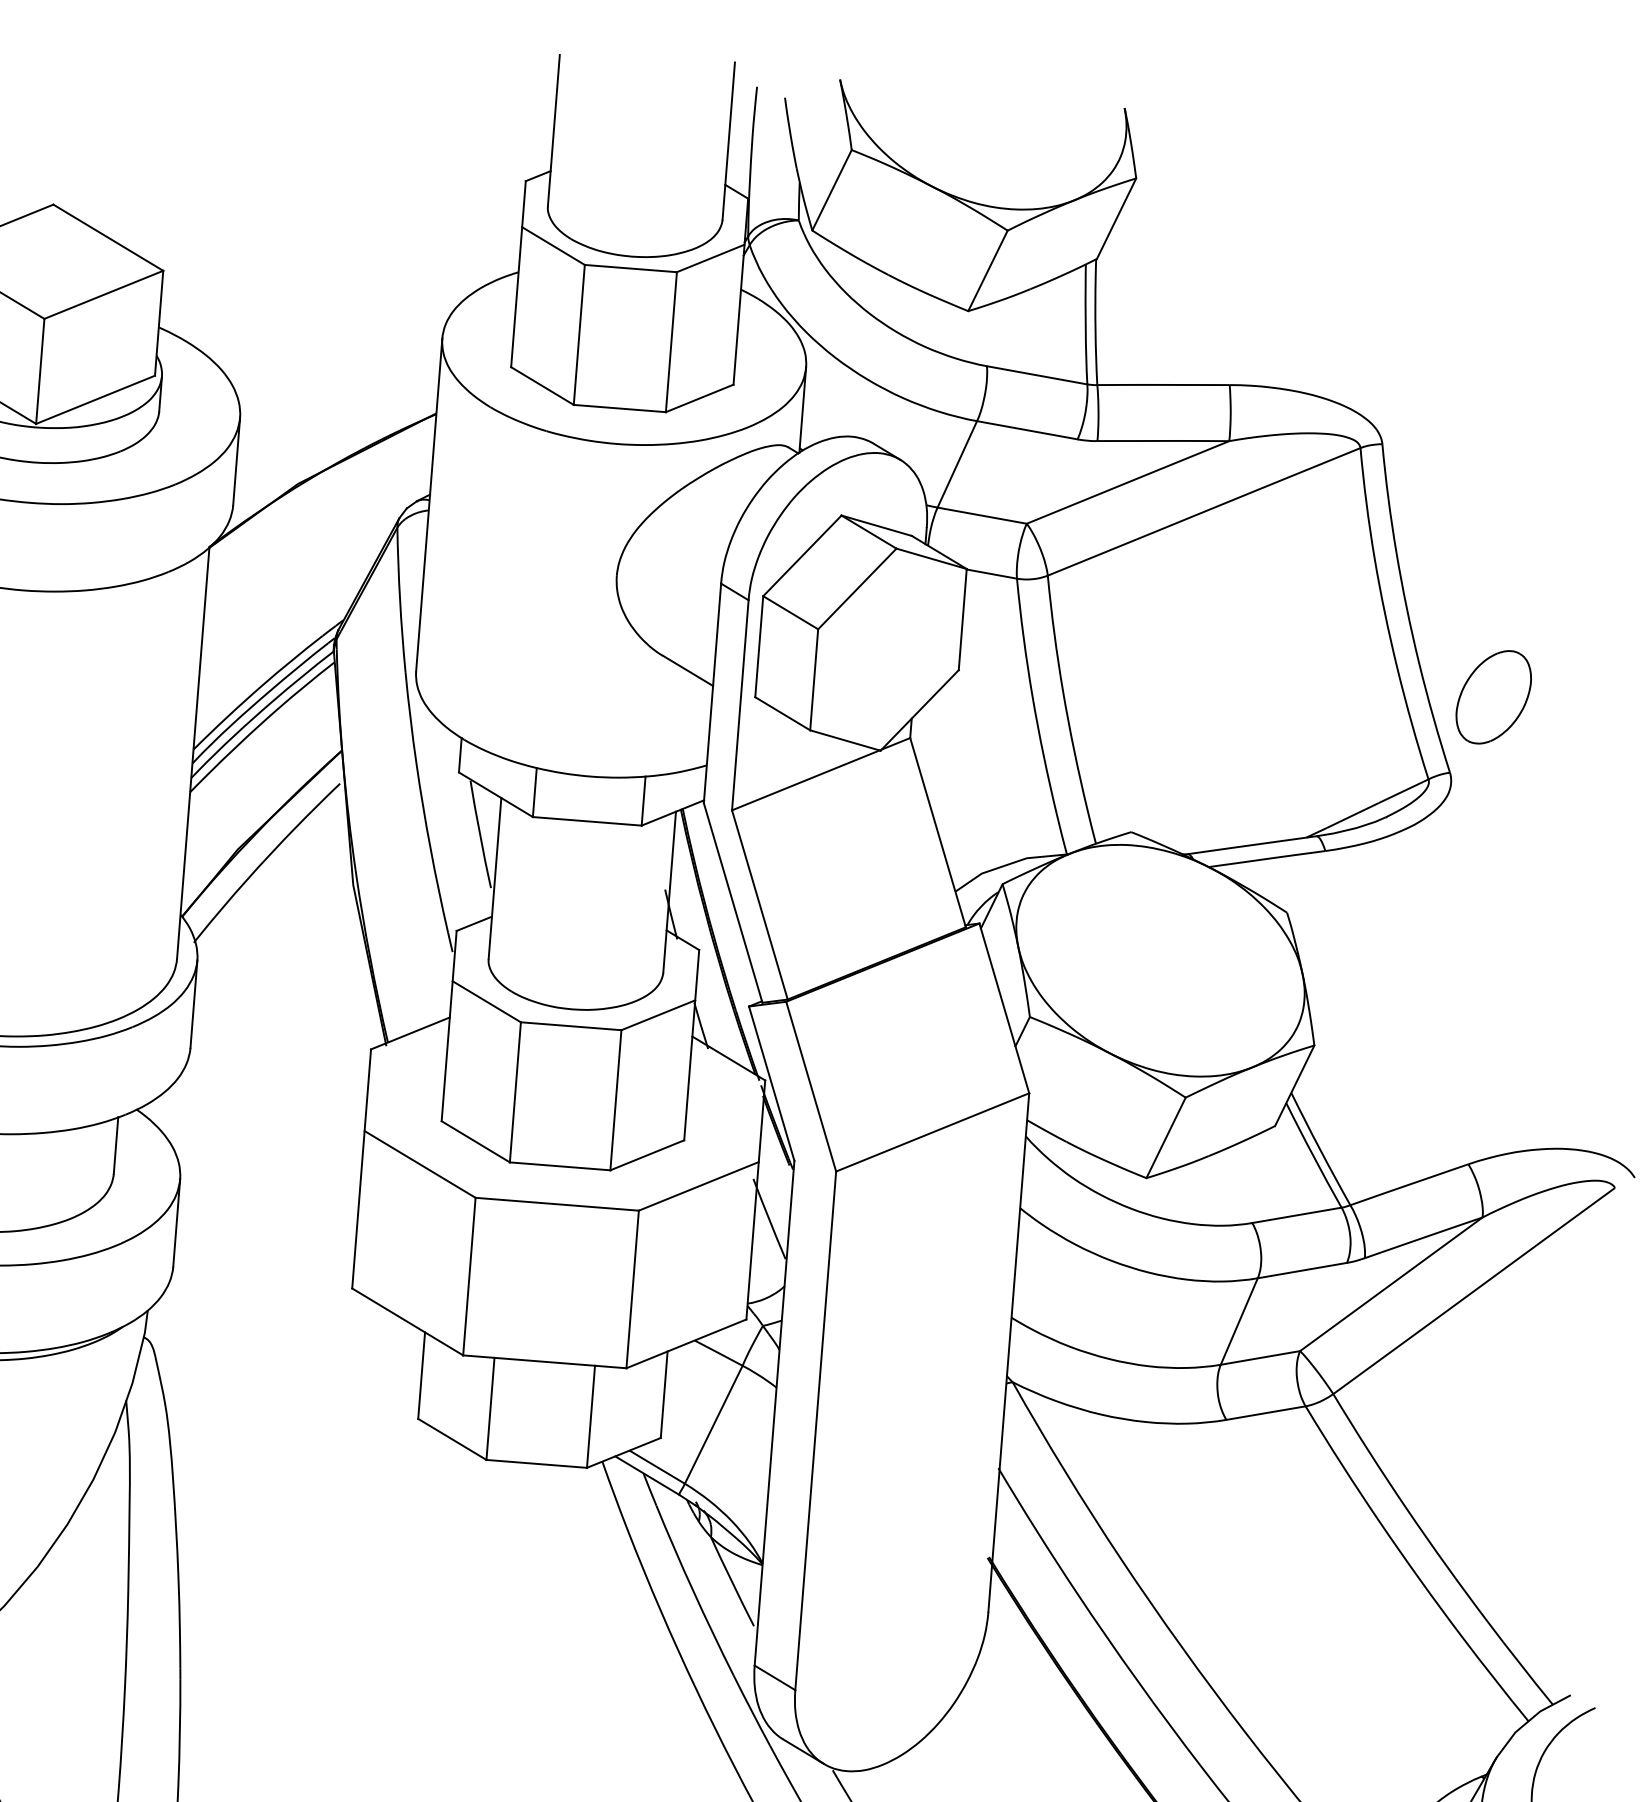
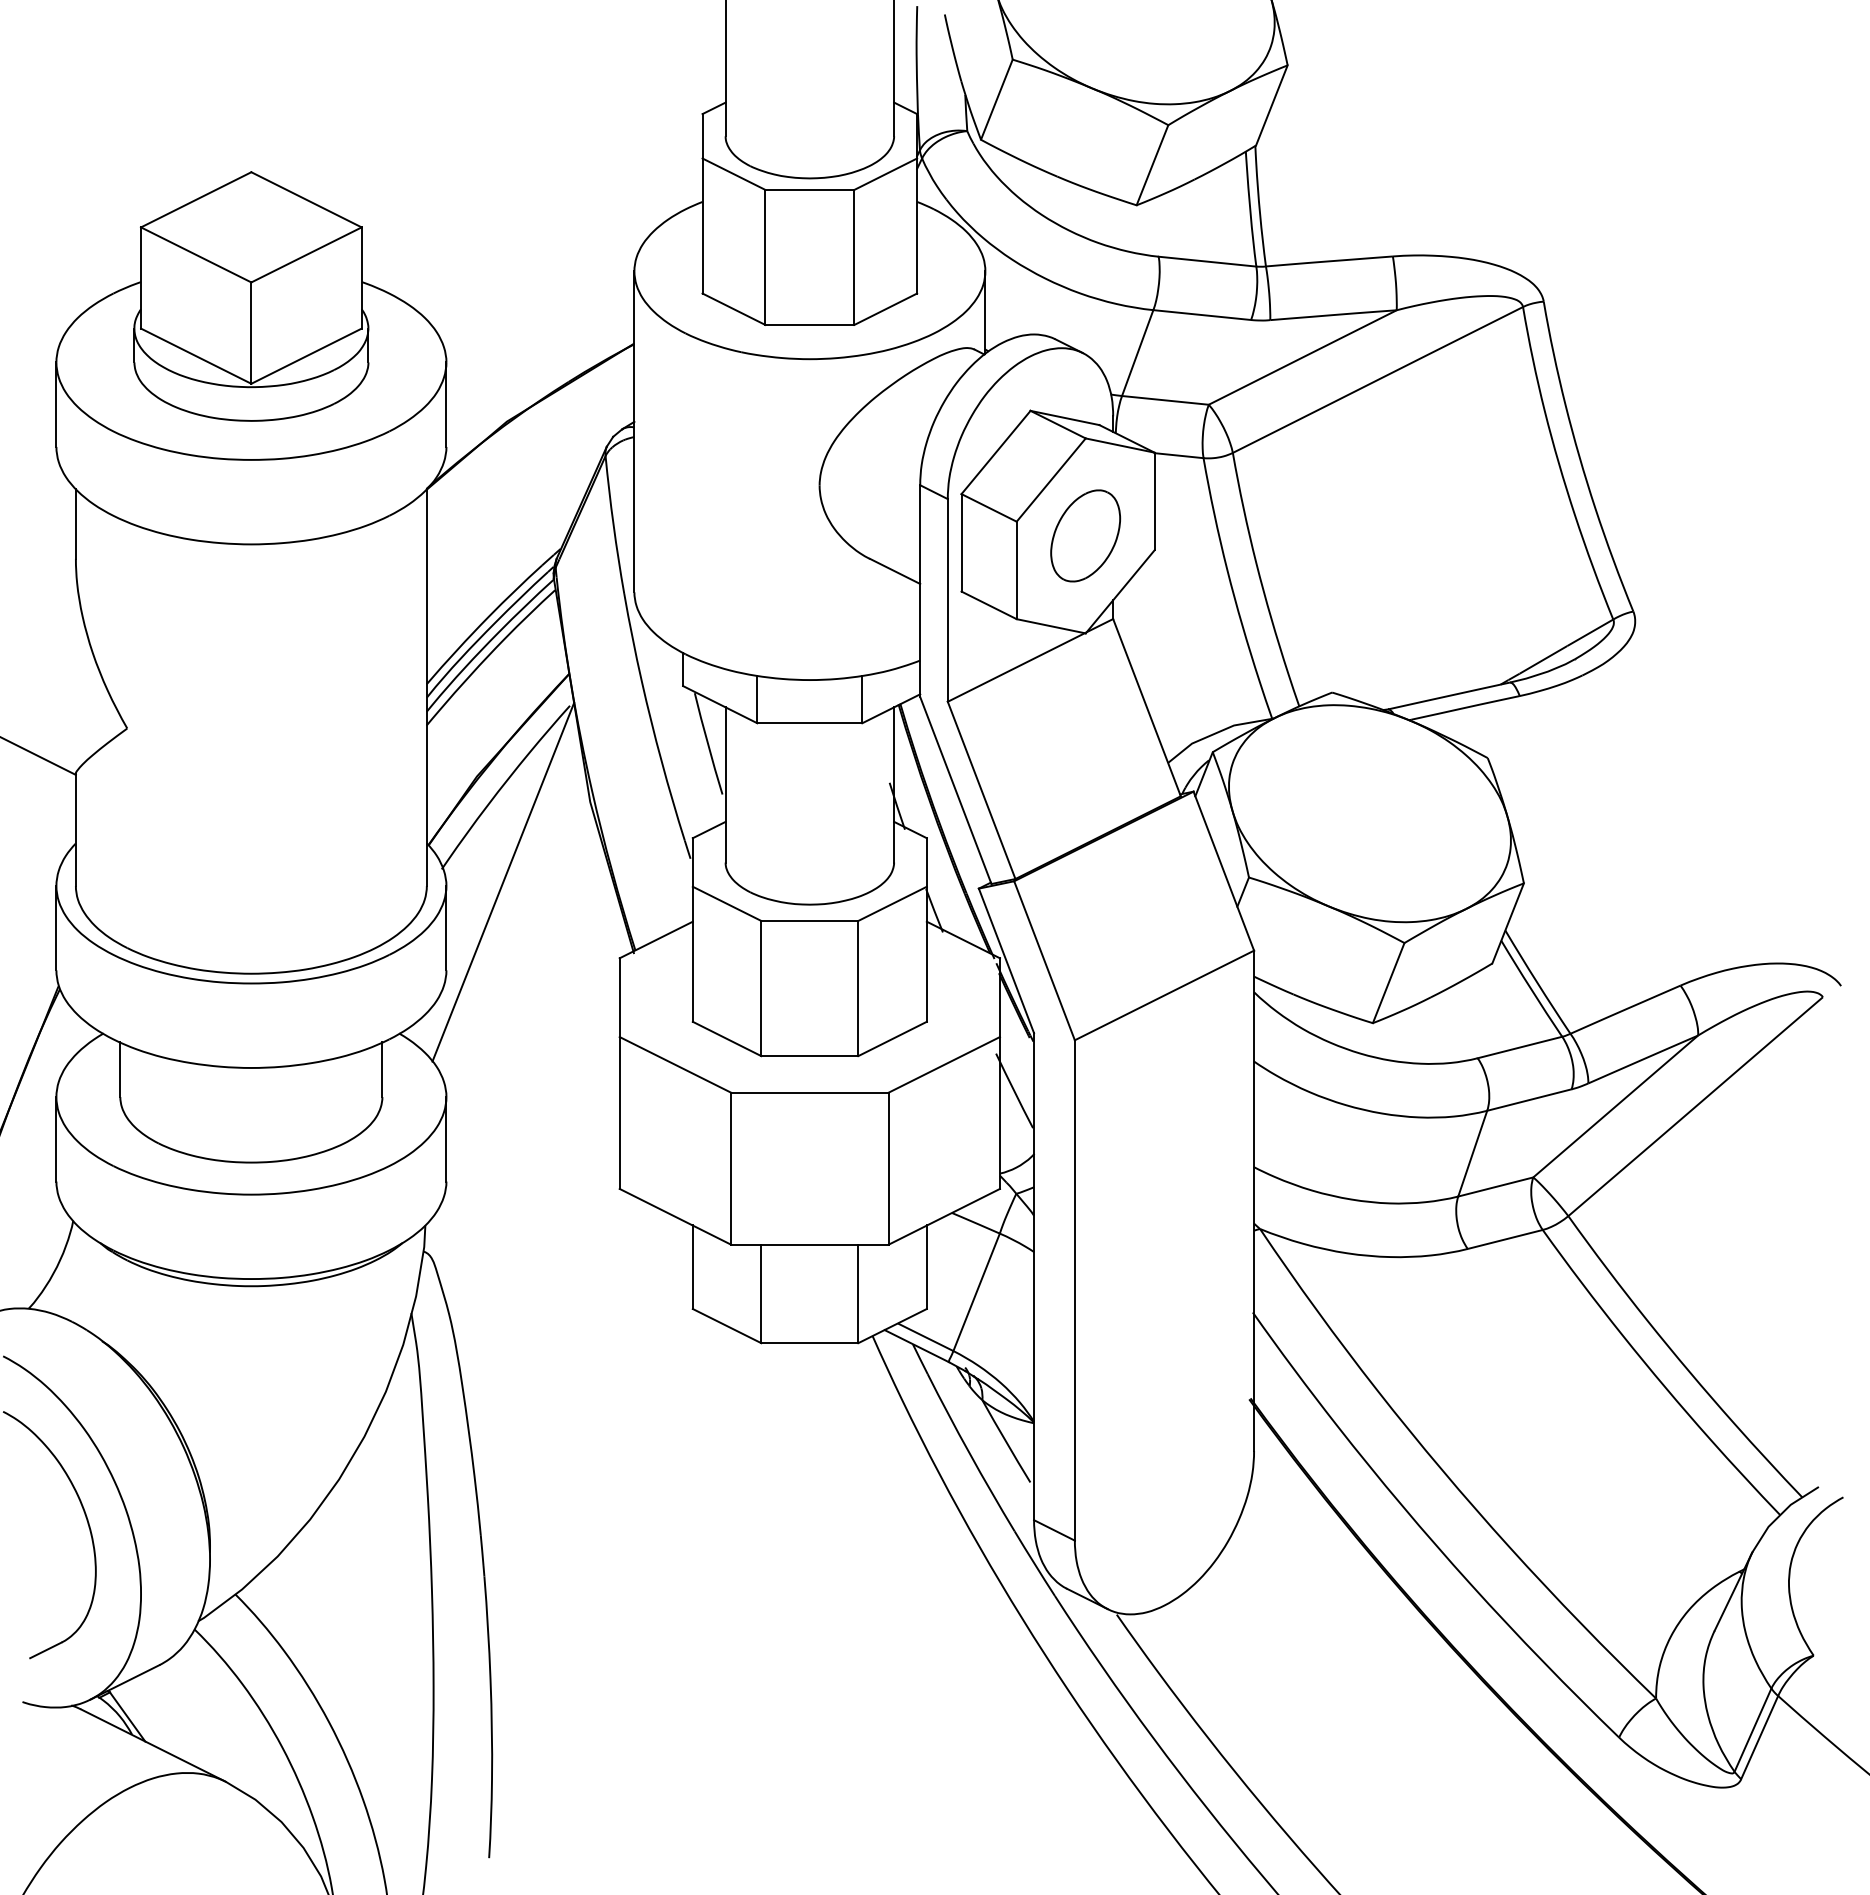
part: (1493, 696) -> (1085, 535), moved
line: (256, 960) -> (503, 881), added

